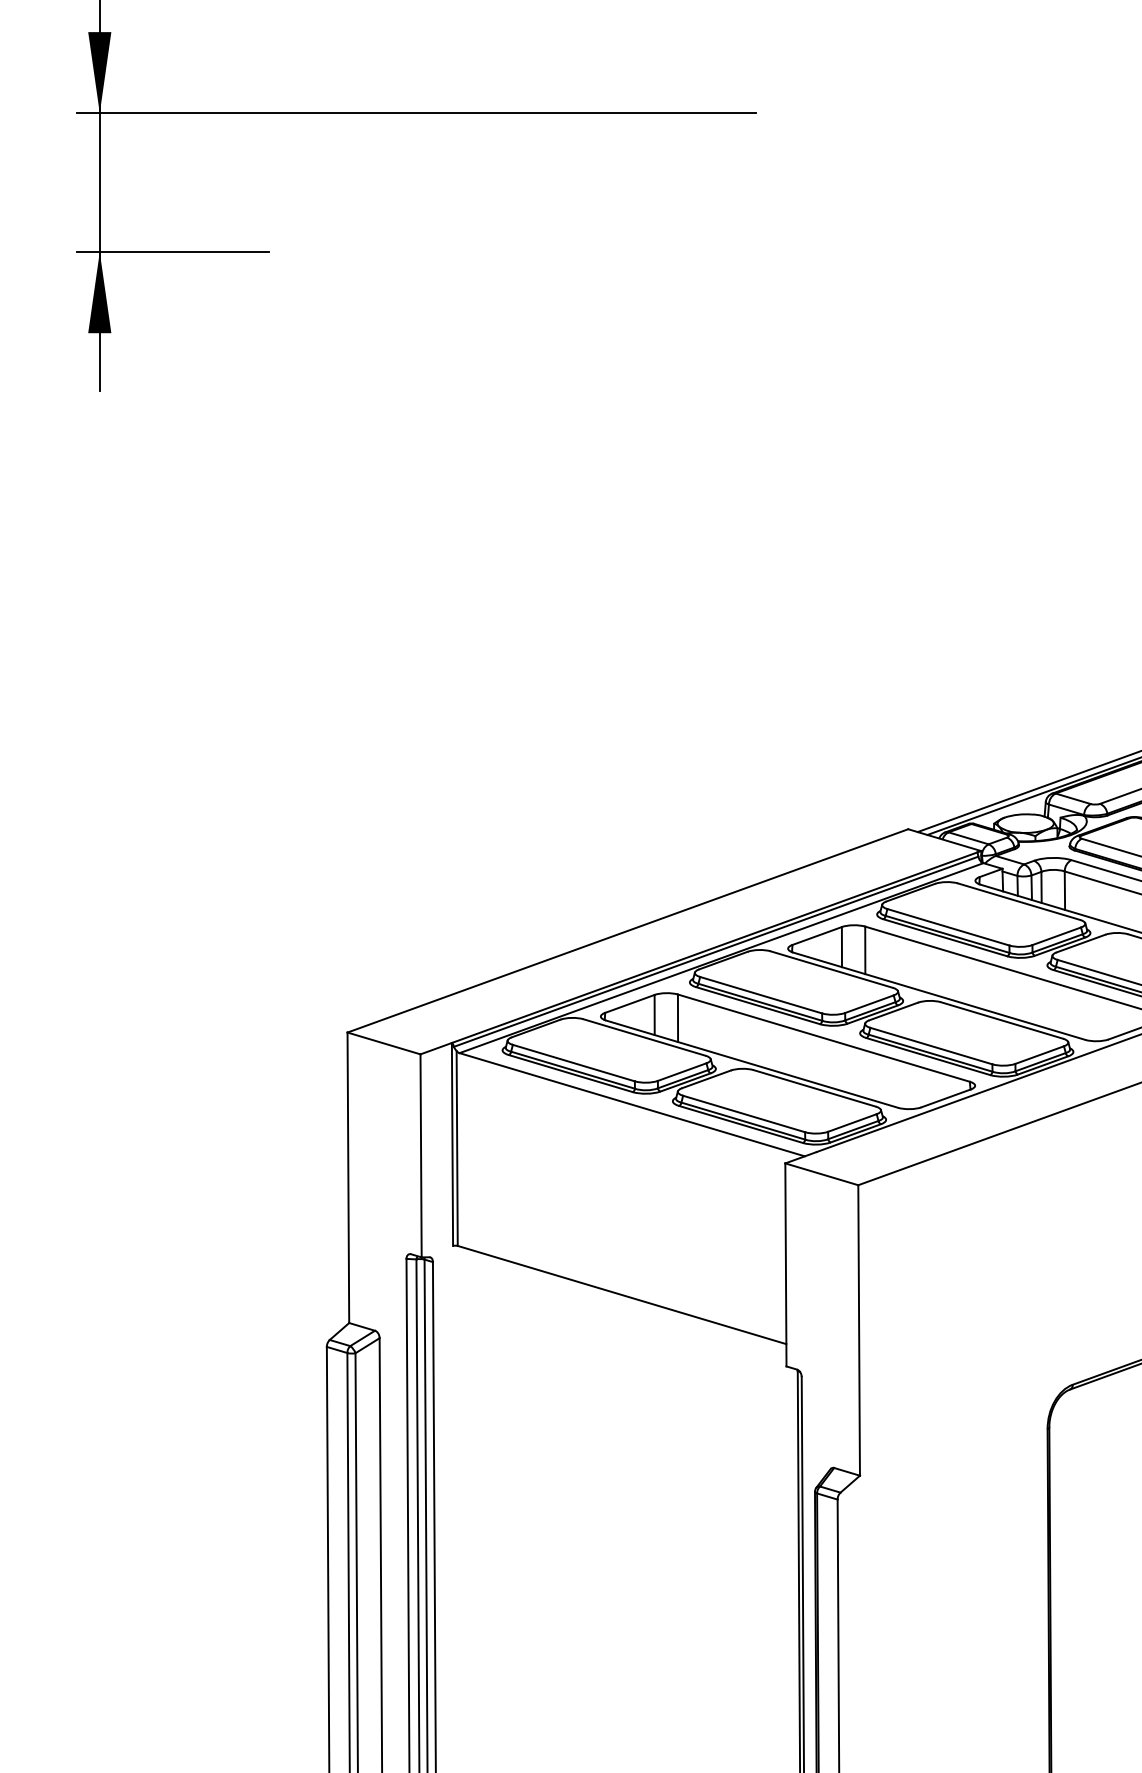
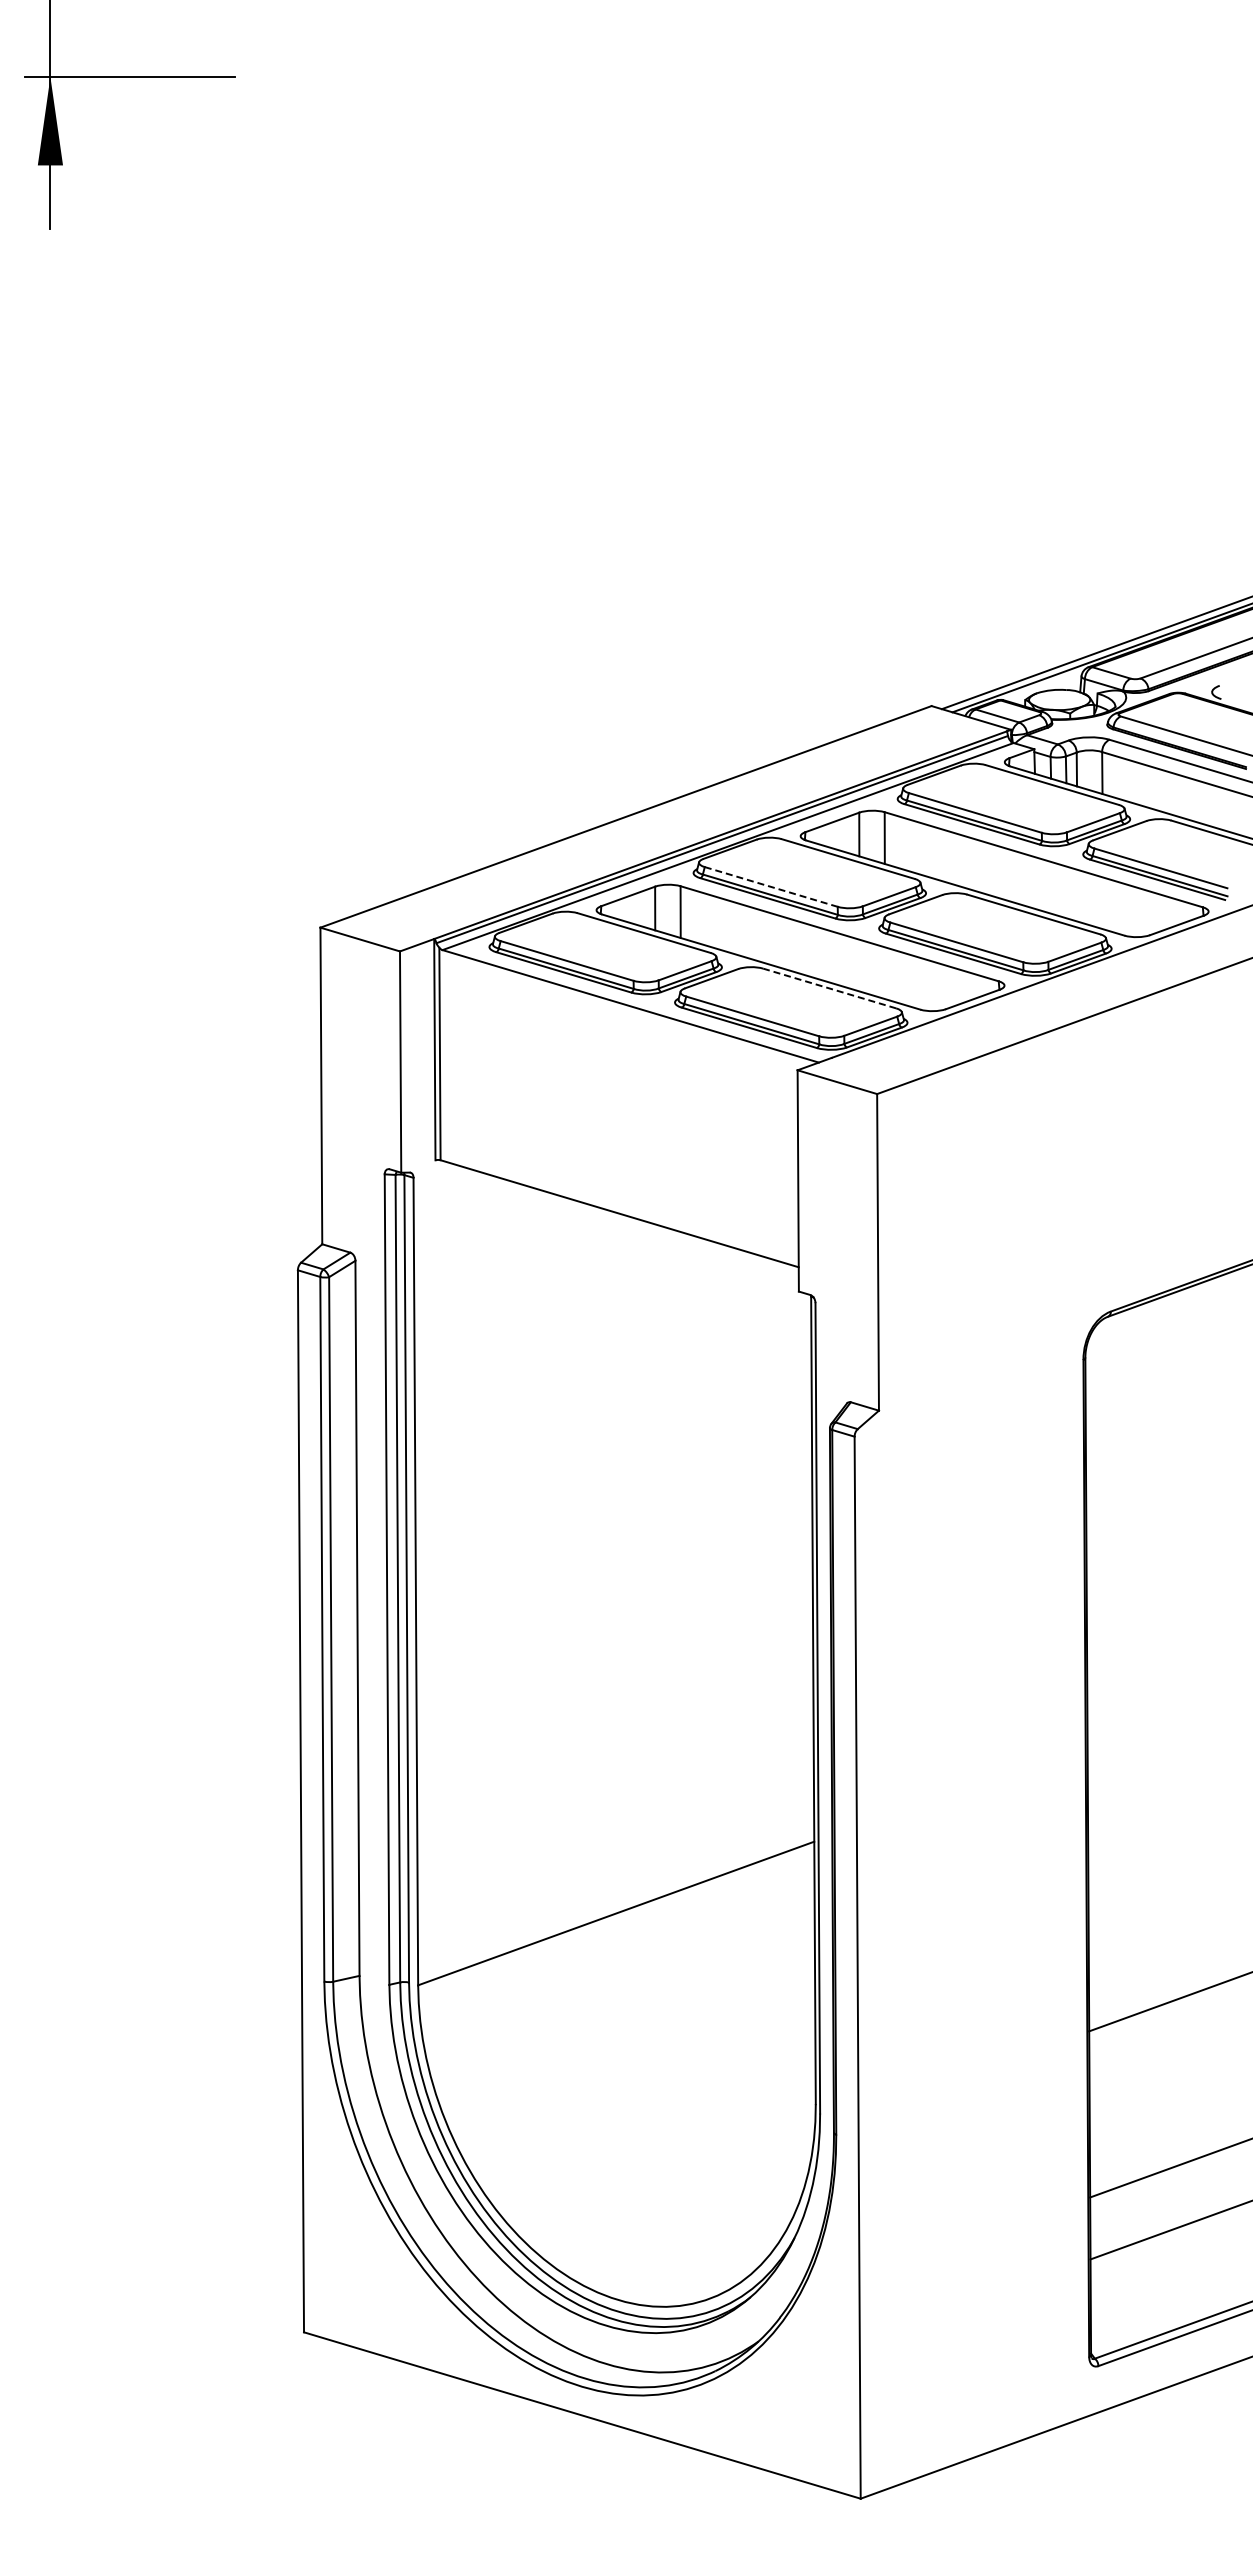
line: (761, 995) -> (771, 887), solid -> dashed
line: (814, 1088) -> (829, 988), solid -> dashed

